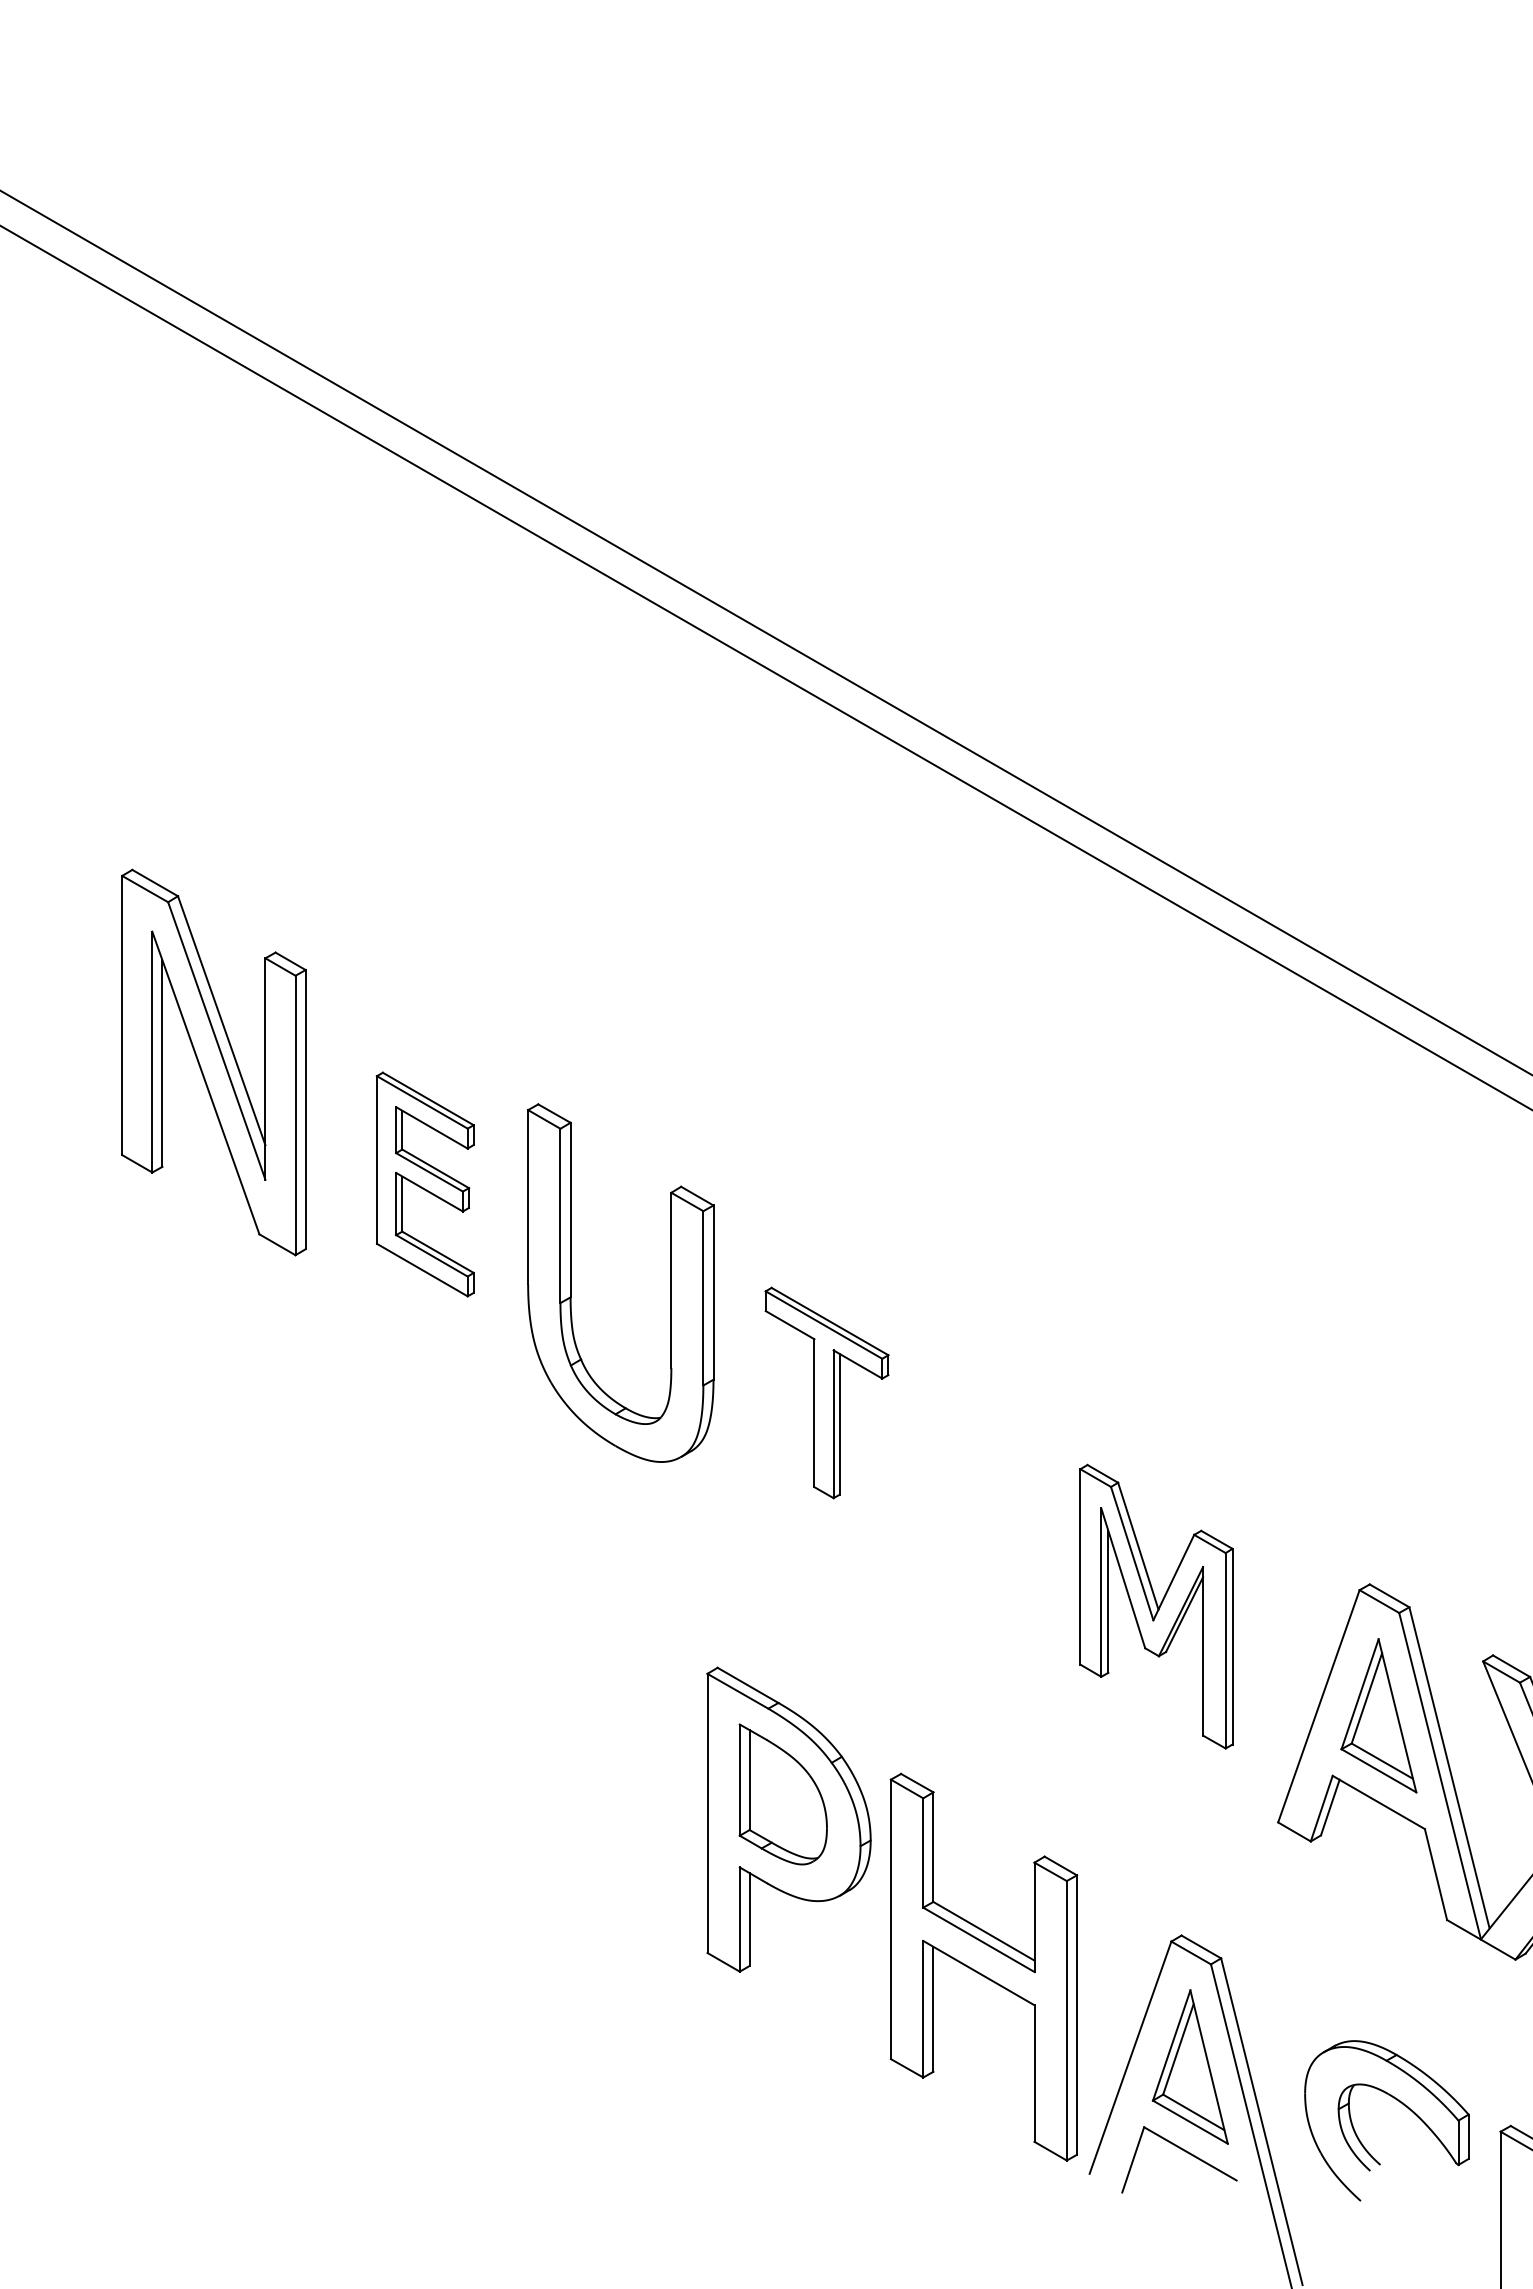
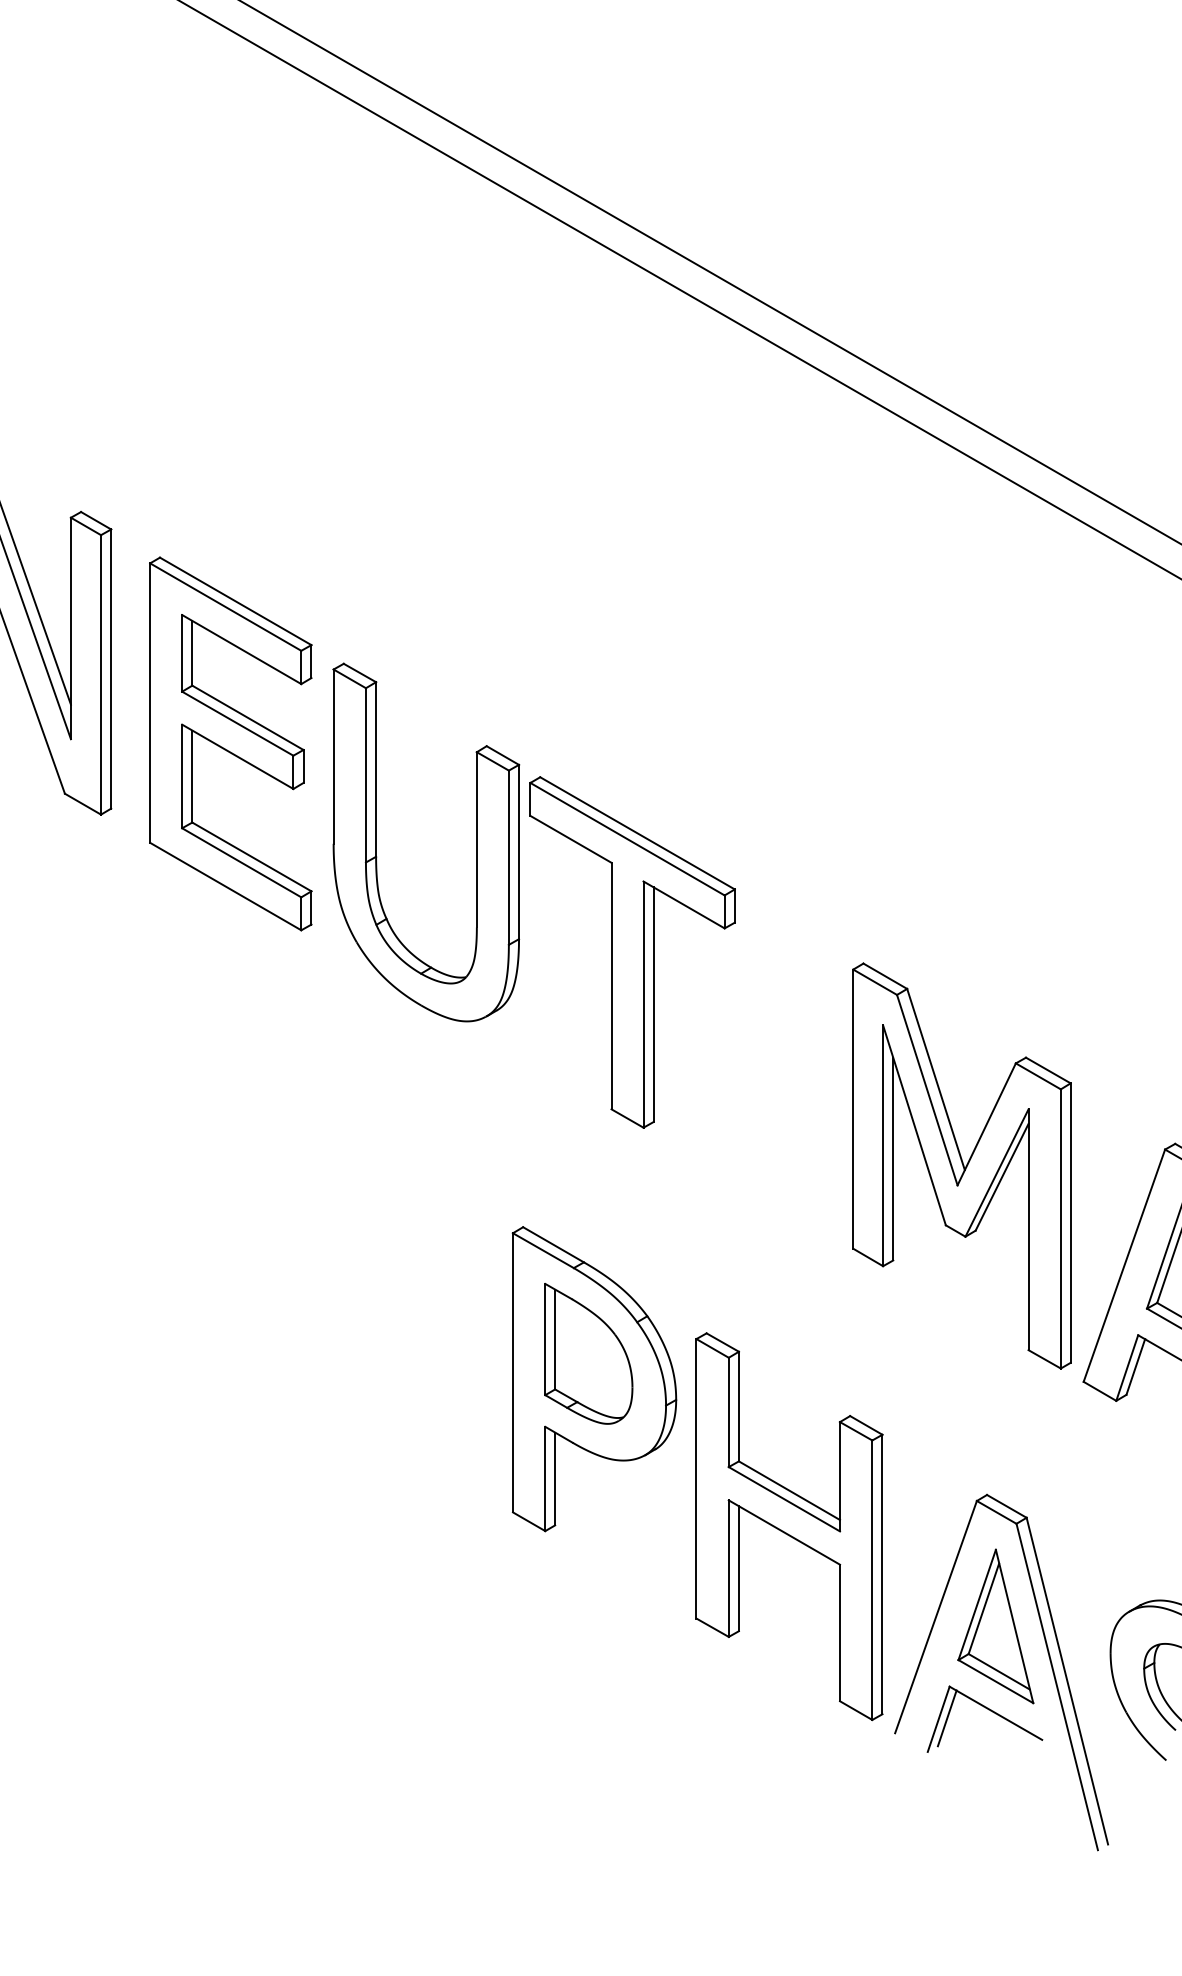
part: (425, 1184) -> (231, 743), size x1.67
part: (826, 1392) -> (632, 951), size x1.67
part: (1156, 1606) -> (962, 1165), size x1.43
line: (1141, 2158) -> (947, 1717), added

